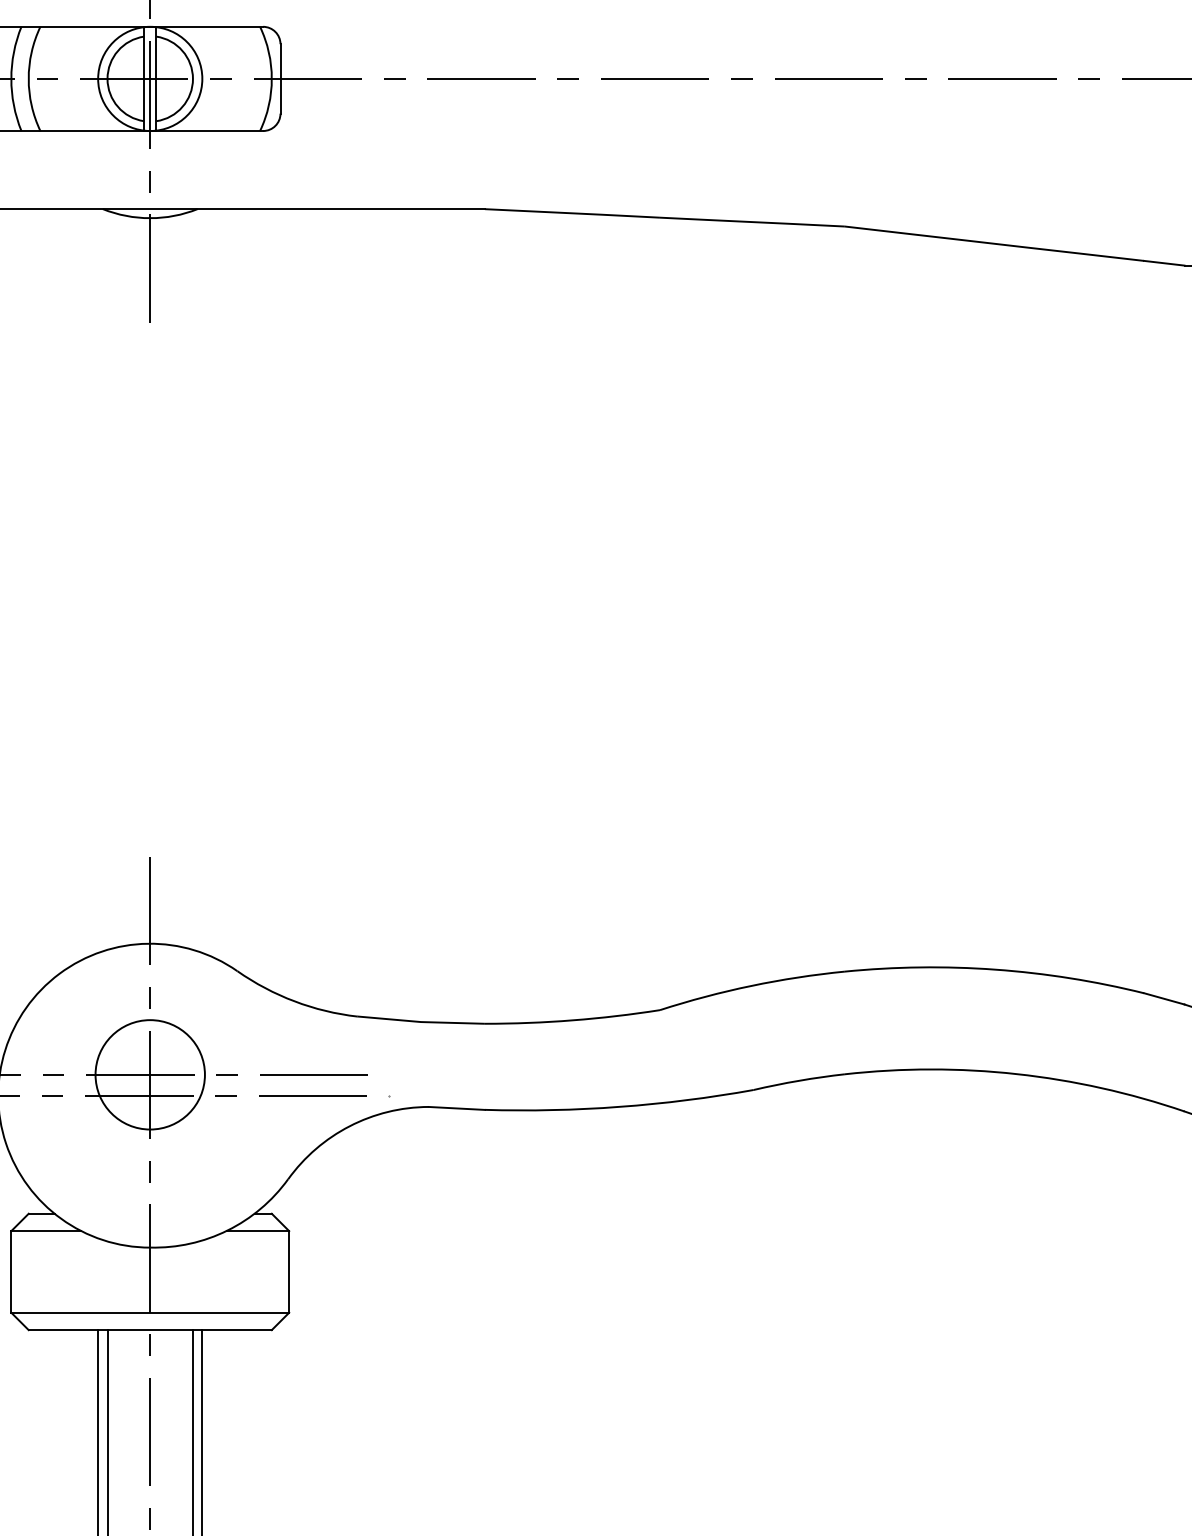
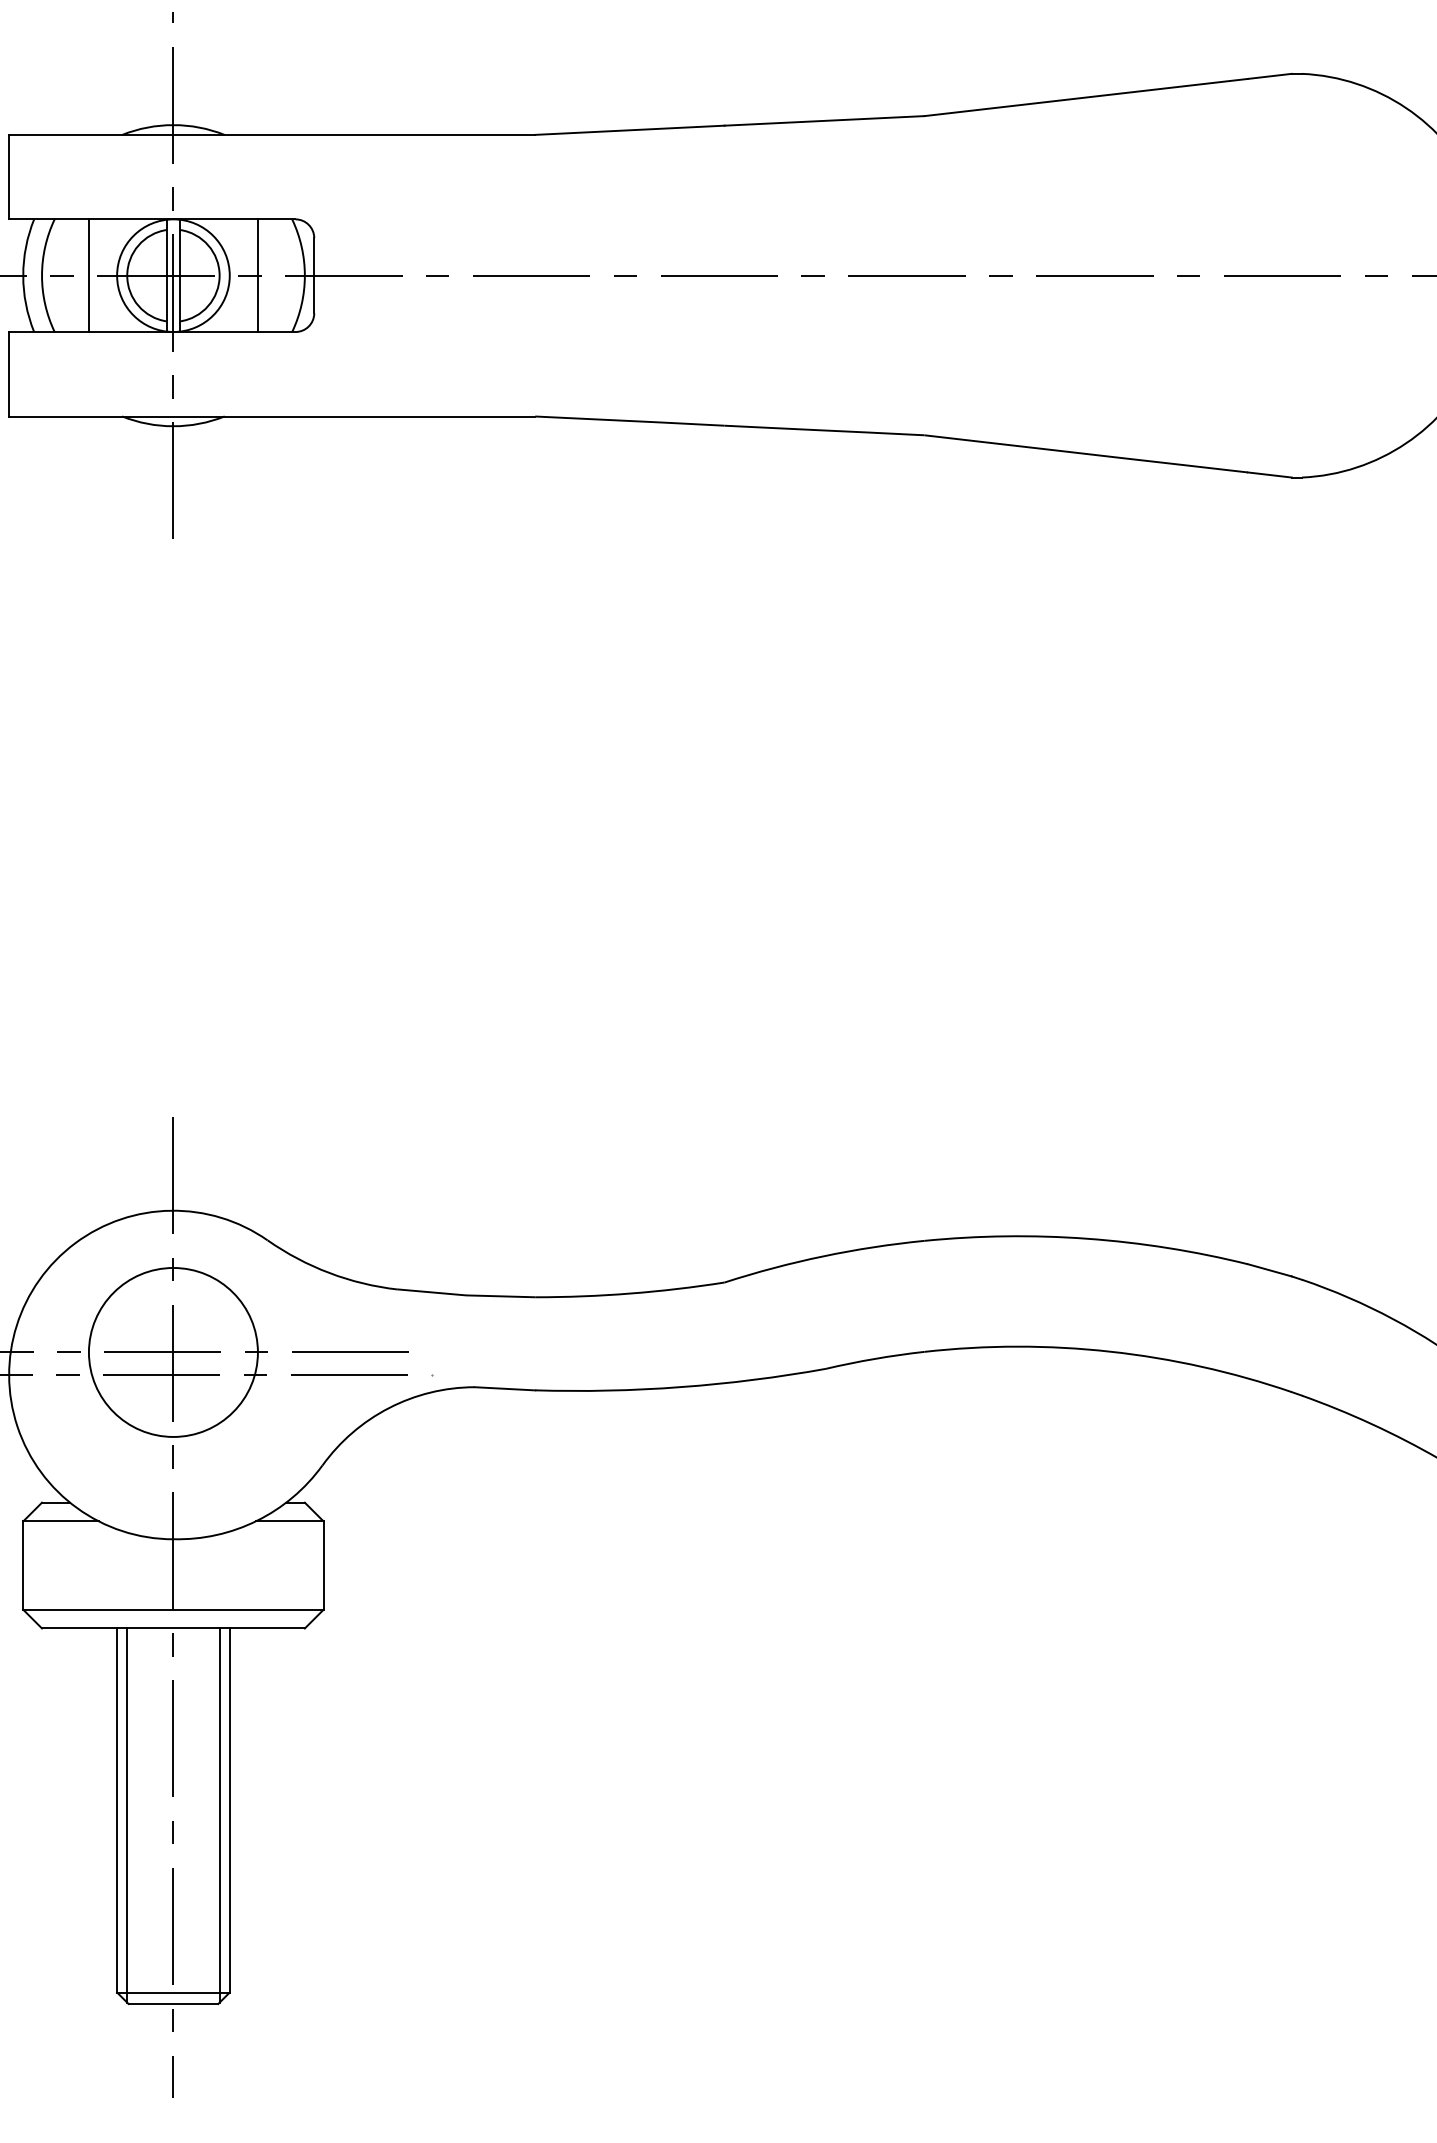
line: (71, 78) -> (88, 275), added
line: (228, 78) -> (257, 275), added
circle: (149, 1073) -> (172, 1351), size x1.43

